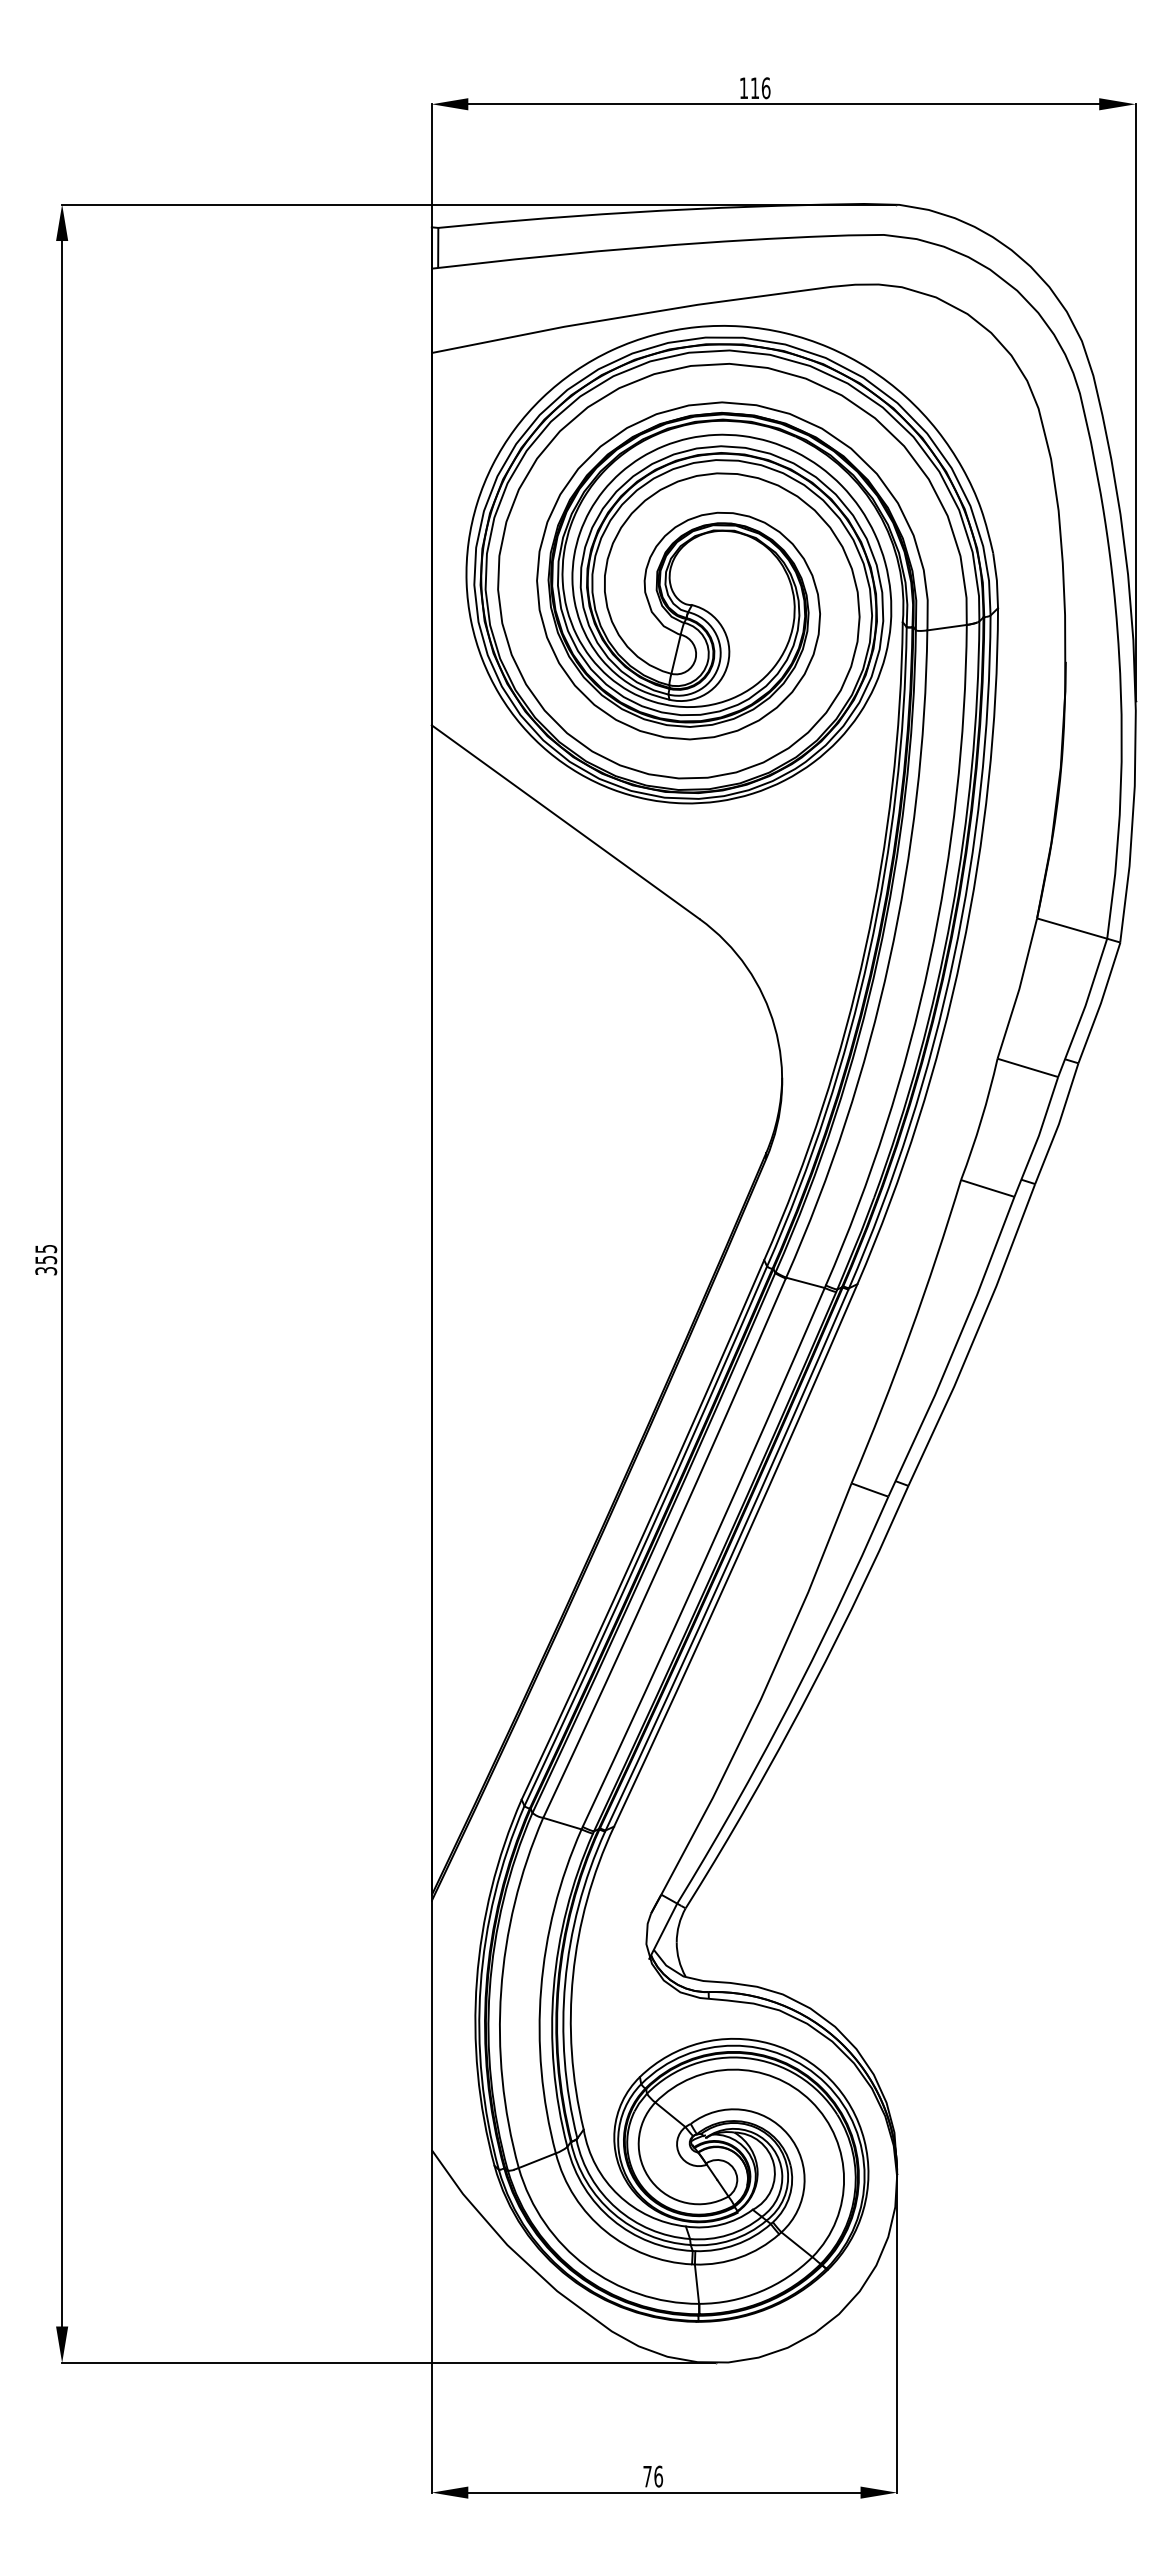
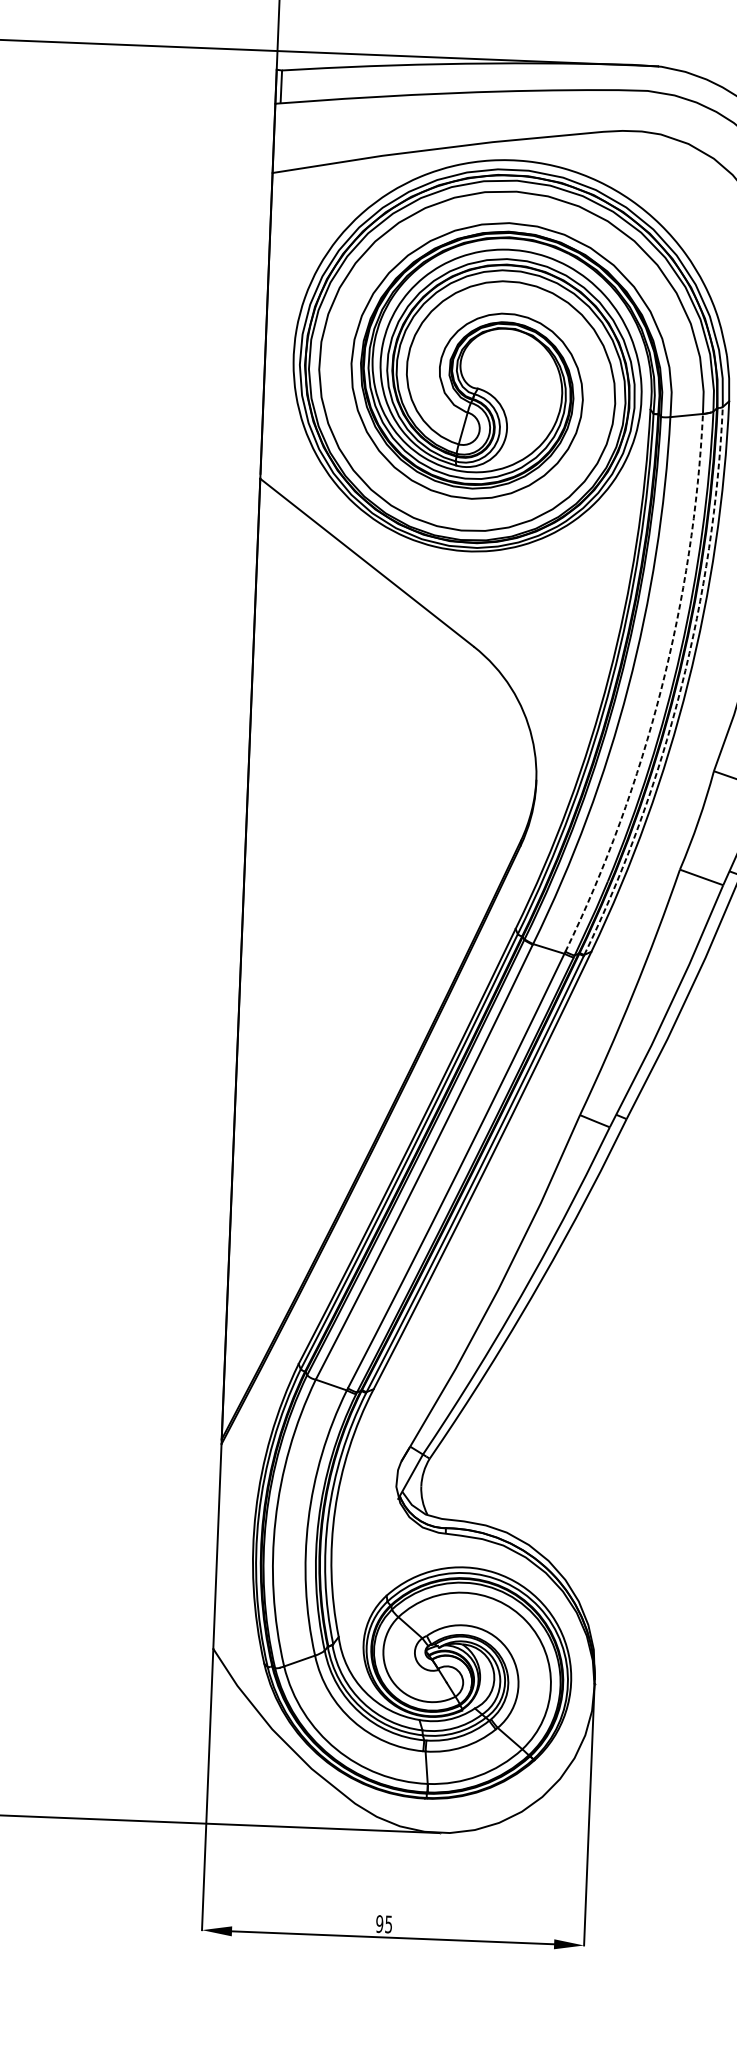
arc: (953, 959) -> (681, 688), solid -> dashed
arc: (929, 962) -> (661, 689), solid -> dashed
text: (653, 2476) -> (384, 1924), 76 -> 95

